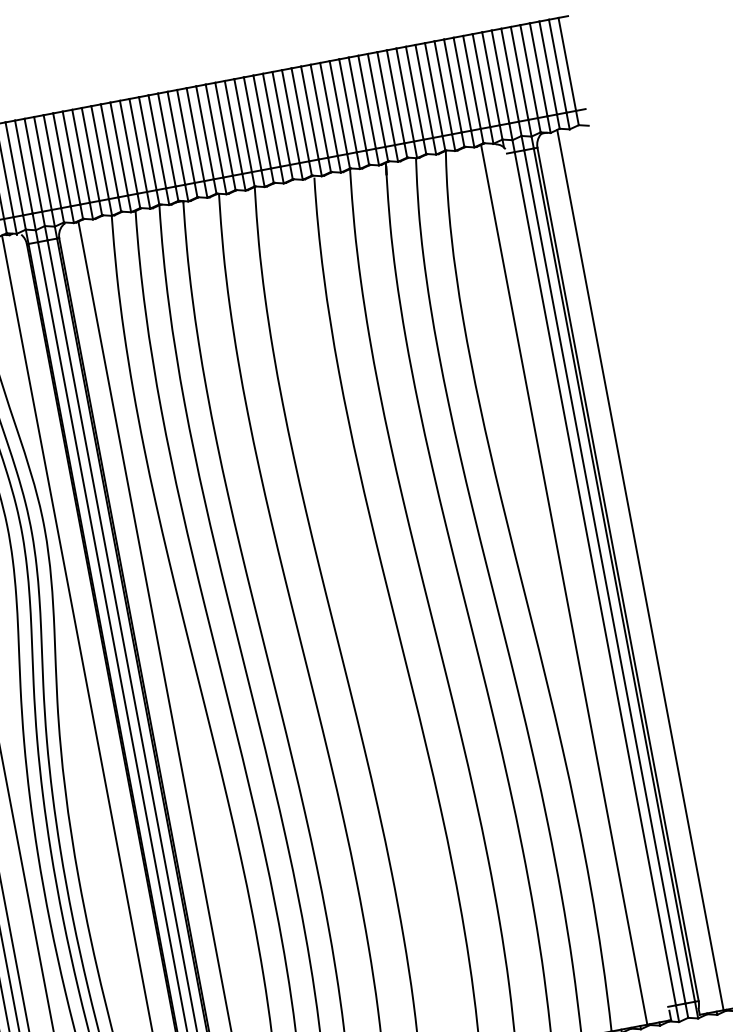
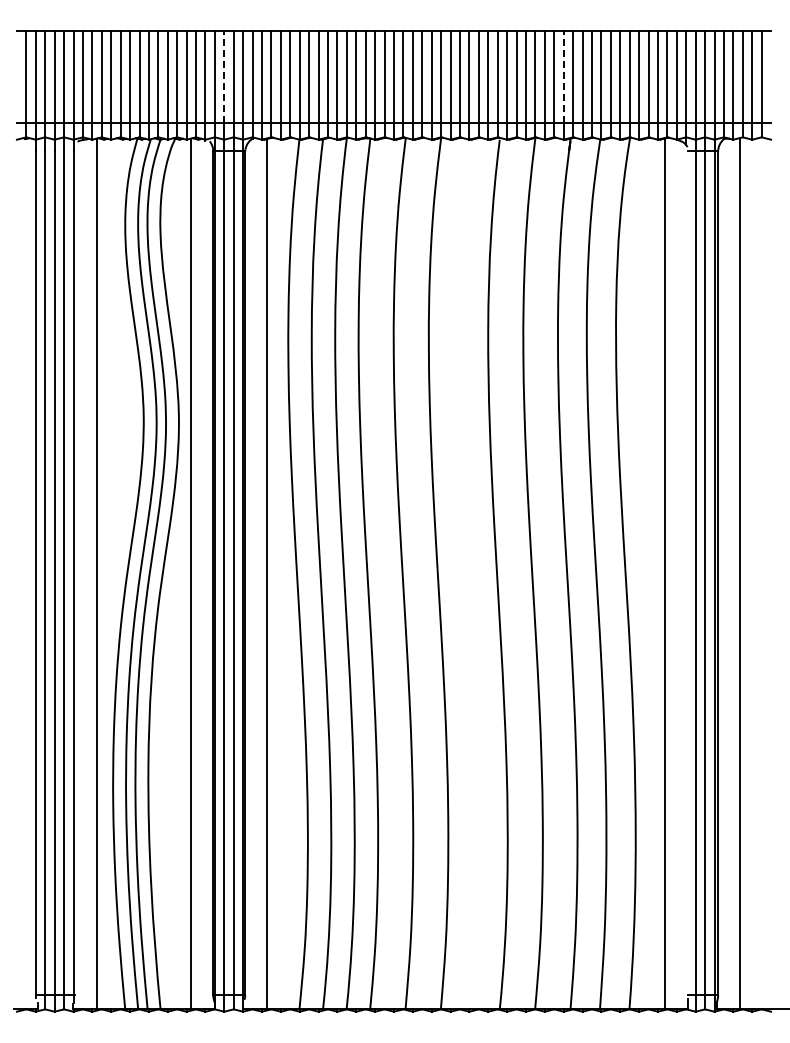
line: (366, 102) -> (563, 77), solid -> dashed
line: (24, 167) -> (224, 77), solid -> dashed

